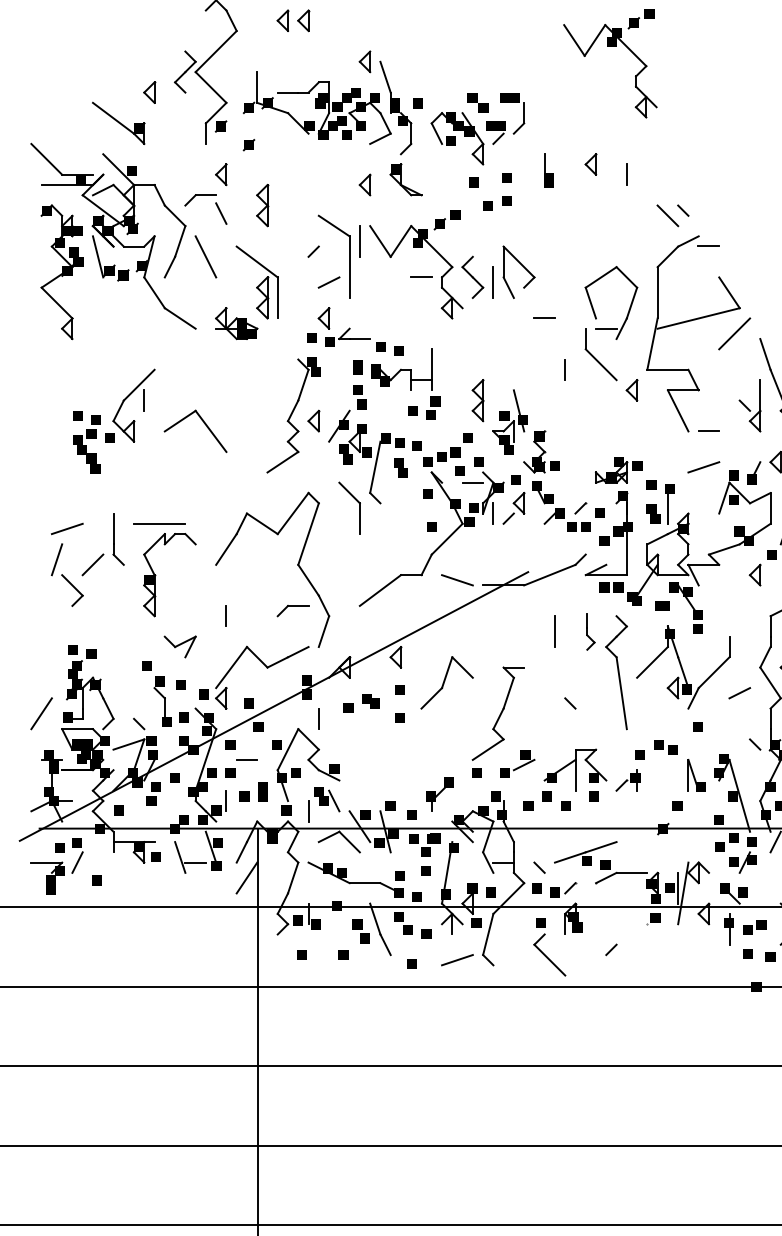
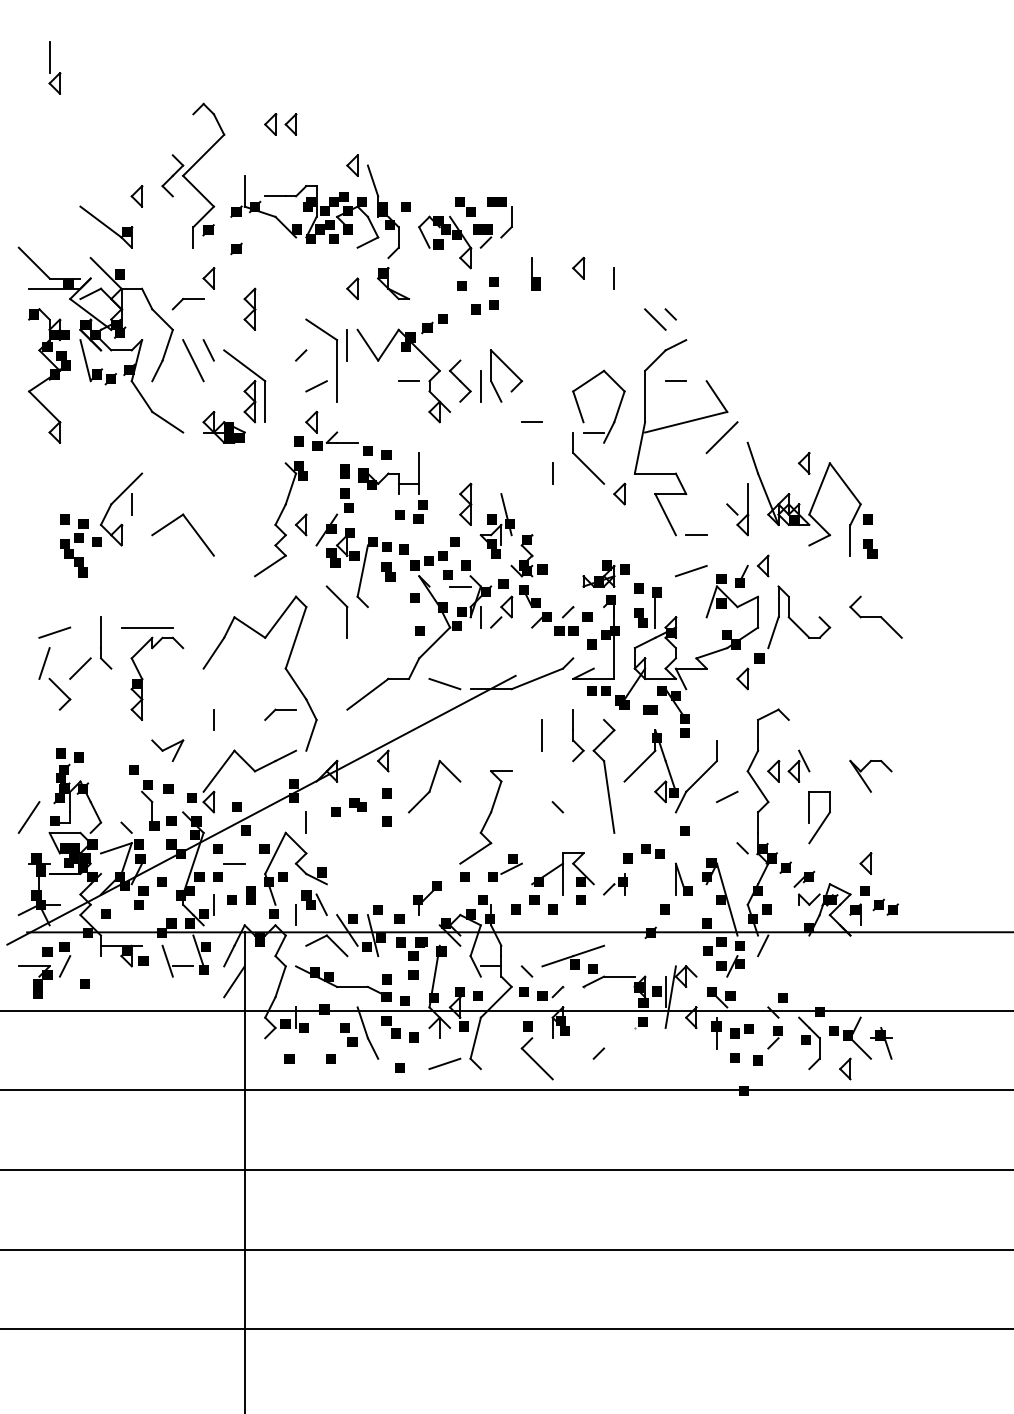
part: (610, 46) -> (597, 150), removed
line: (221, 213) -> (208, 350), moved
line: (708, 245) -> (675, 380), moved
part: (591, 631) -> (578, 735), size x1.43

